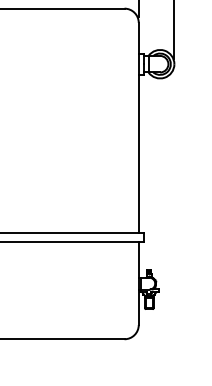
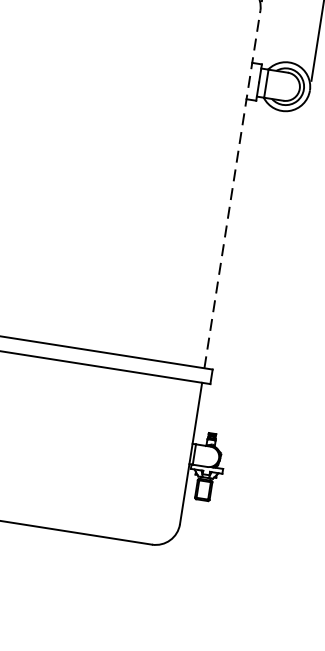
line: (138, 127) -> (232, 188), solid -> dashed

